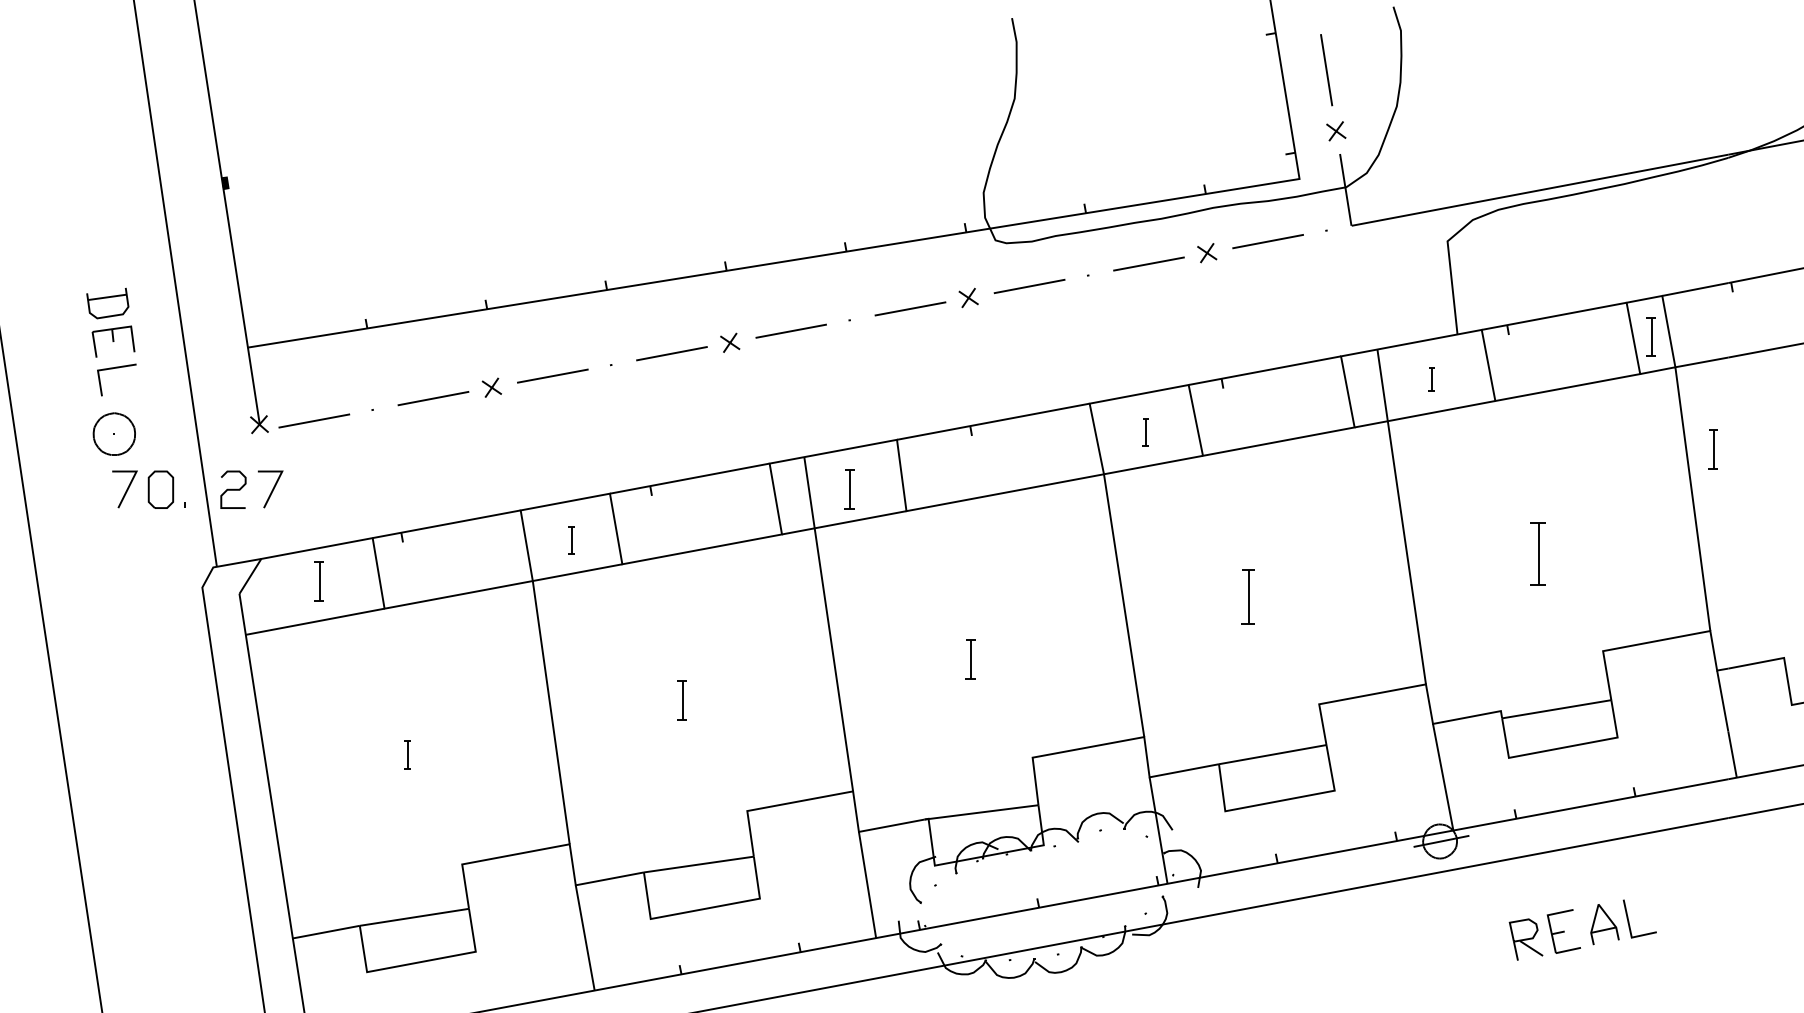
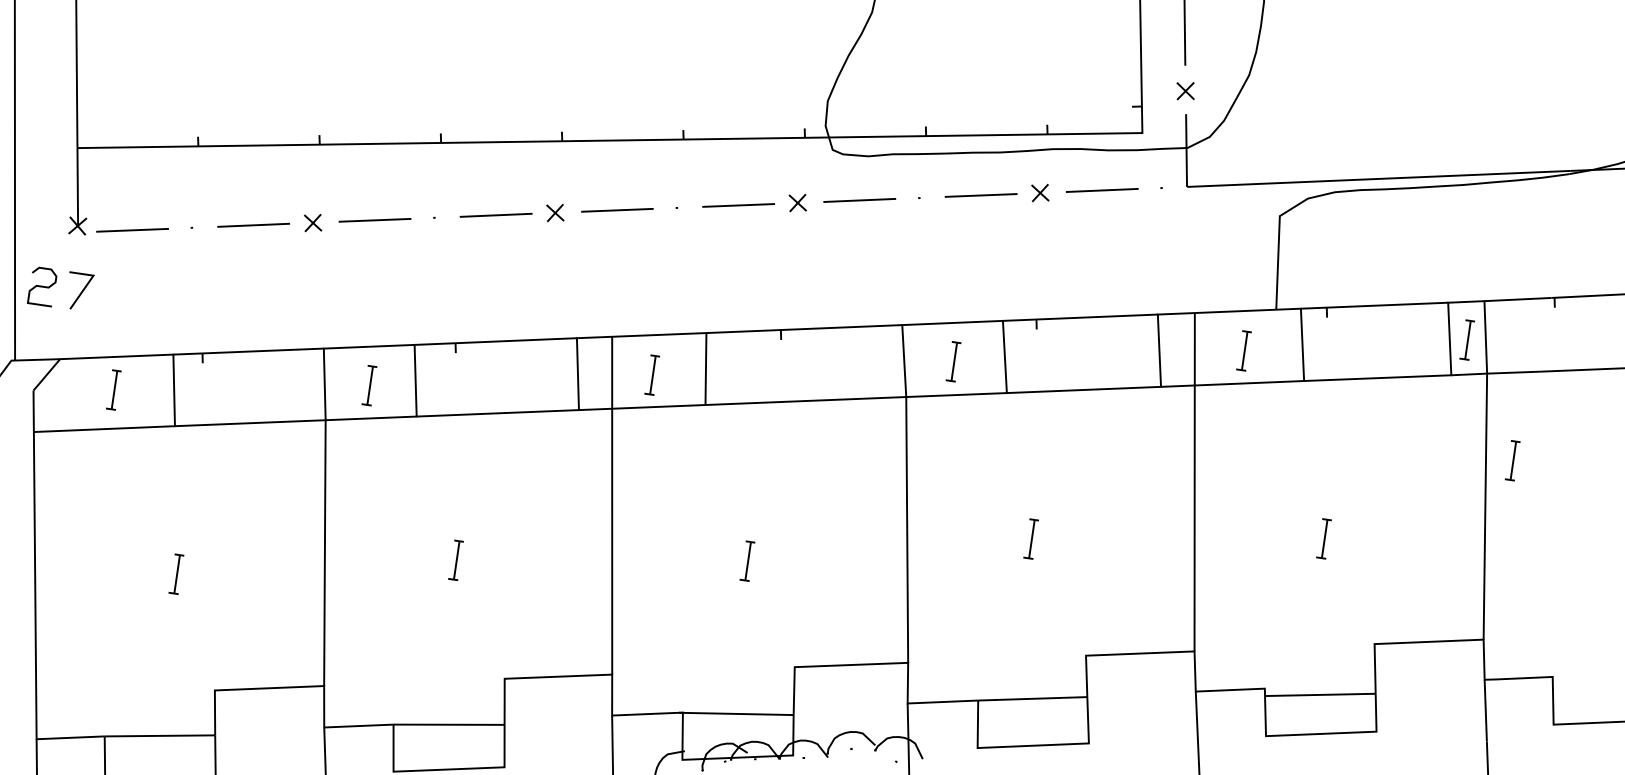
part: (1431, 379) -> (1244, 350), size x1.67
part: (1145, 432) -> (953, 361), size x1.43
part: (570, 540) -> (368, 385), size x1.43
part: (1537, 554) -> (1323, 538), size x0.62
part: (1247, 596) -> (1030, 538), size x0.71
part: (406, 754) -> (175, 573), size x1.43

